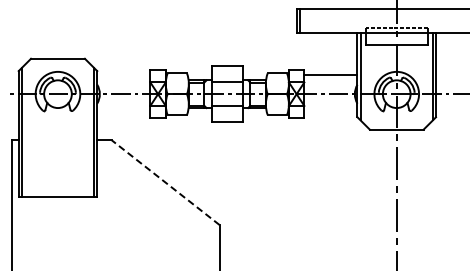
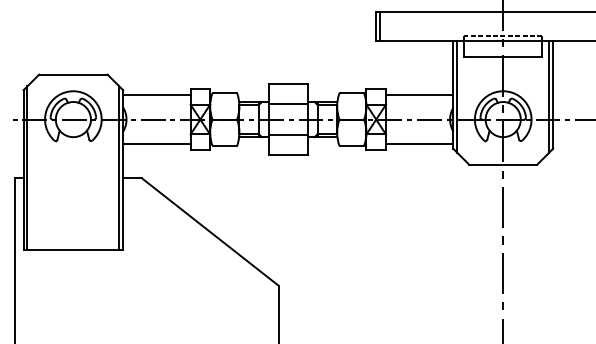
line: (123, 74) -> (156, 94), added
line: (123, 113) -> (156, 144), added
line: (330, 113) -> (419, 144), added
line: (165, 182) -> (209, 231), dashed -> solid

